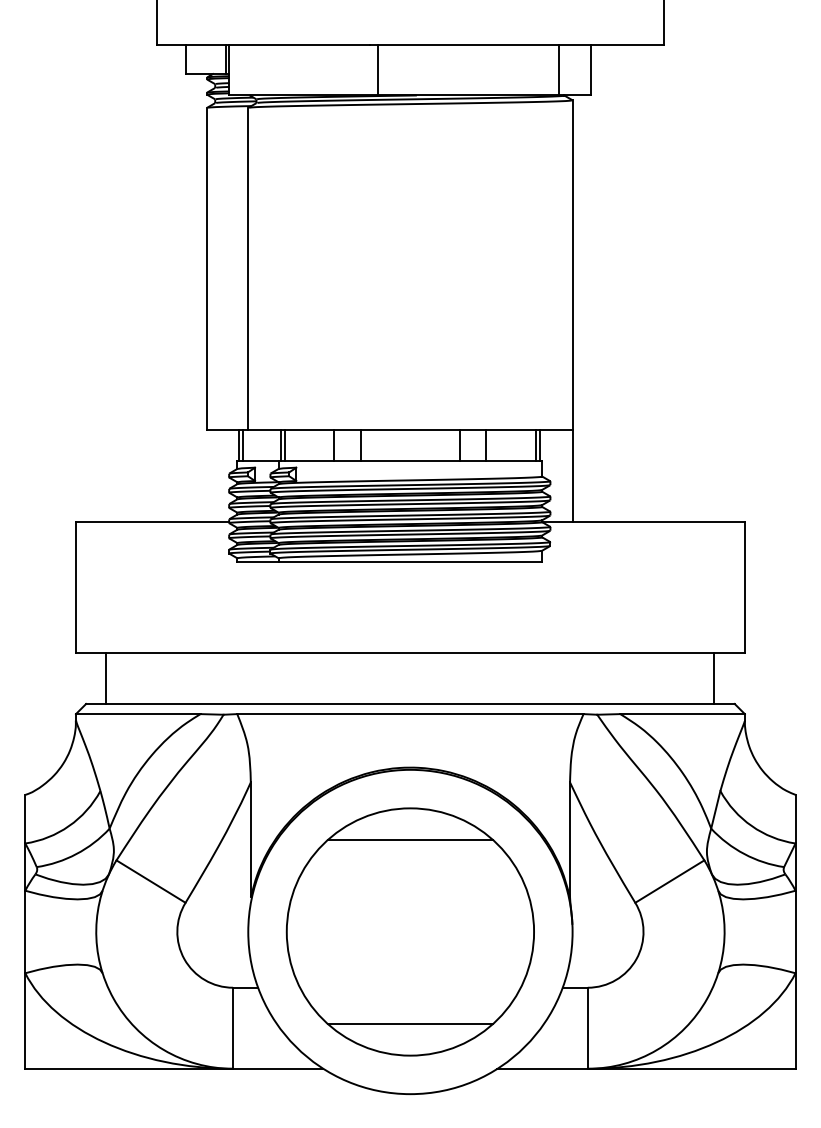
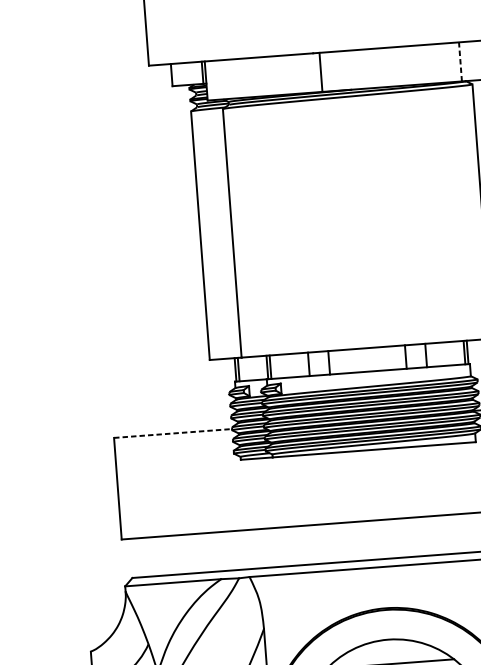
line: (559, 69) -> (460, 61), solid -> dashed
line: (152, 521) -> (173, 433), solid -> dashed
line: (106, 678) -> (146, 557), removed

